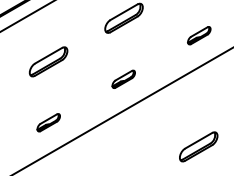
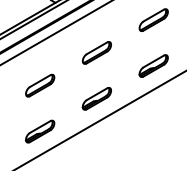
part: (199, 35) -> (153, 65), size x1.67
part: (123, 78) -> (96, 98), size x1.67
part: (49, 122) -> (40, 131), size x1.67
part: (199, 146) -> (153, 149), removed

